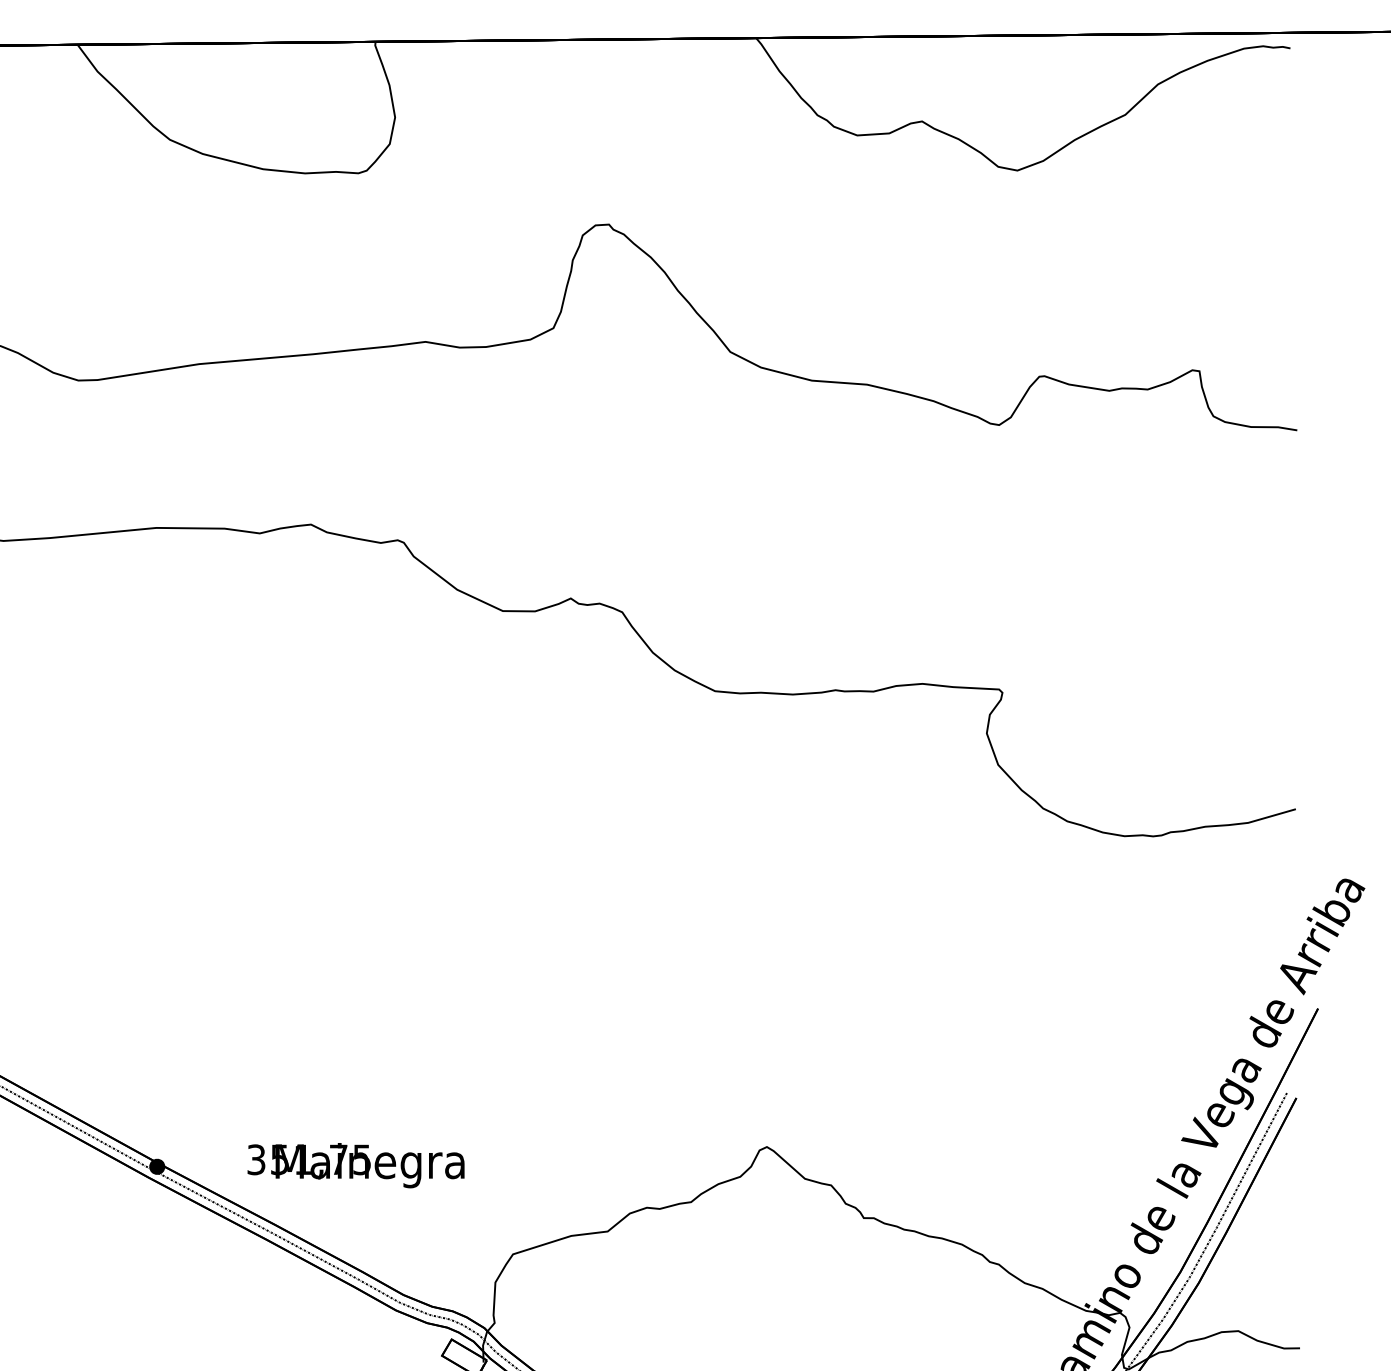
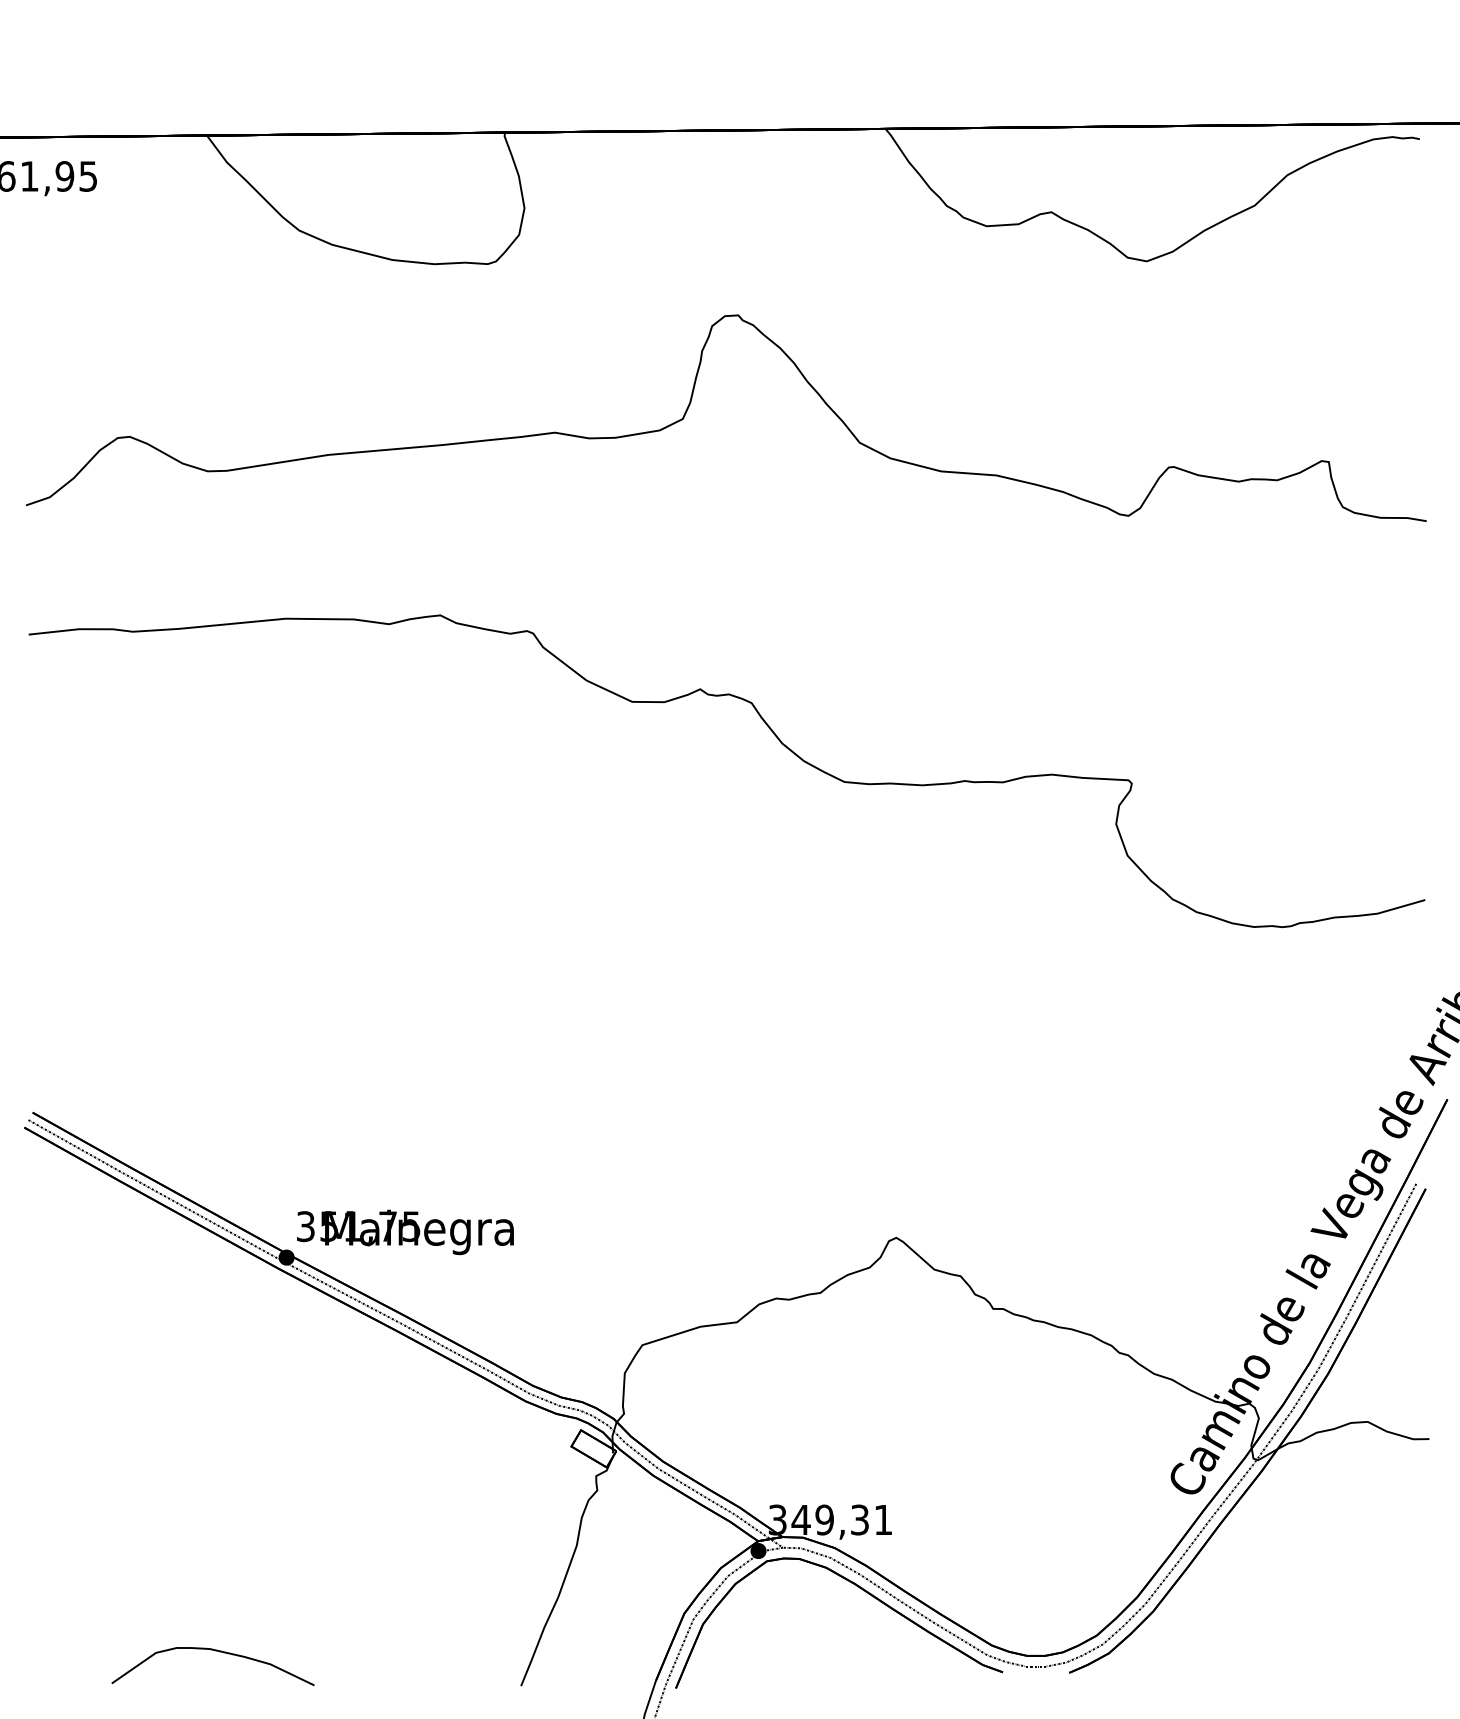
text: (356, 1165) -> (405, 1232), moved

